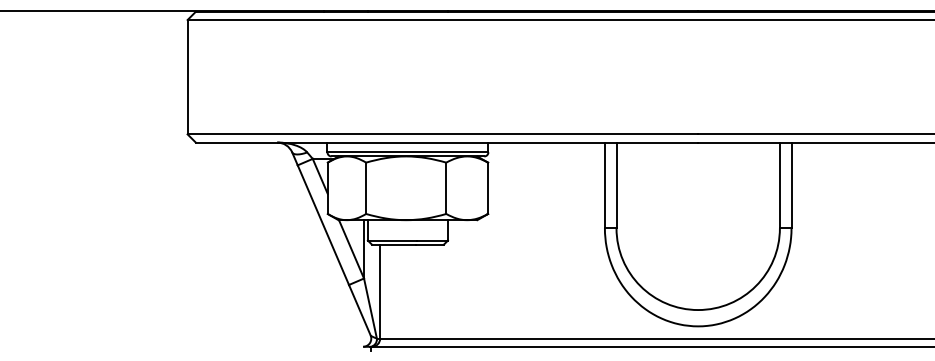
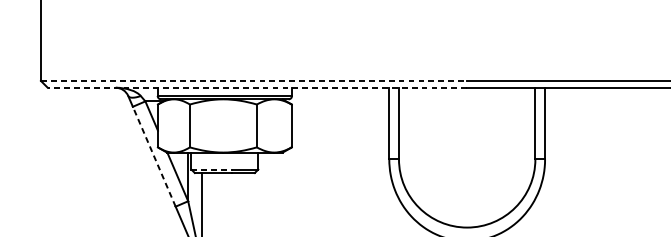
line: (443, 134) -> (254, 81), solid -> dashed
line: (446, 142) -> (257, 87), solid -> dashed
line: (323, 224) -> (154, 156), solid -> dashed
line: (392, 240) -> (211, 169), solid -> dashed

